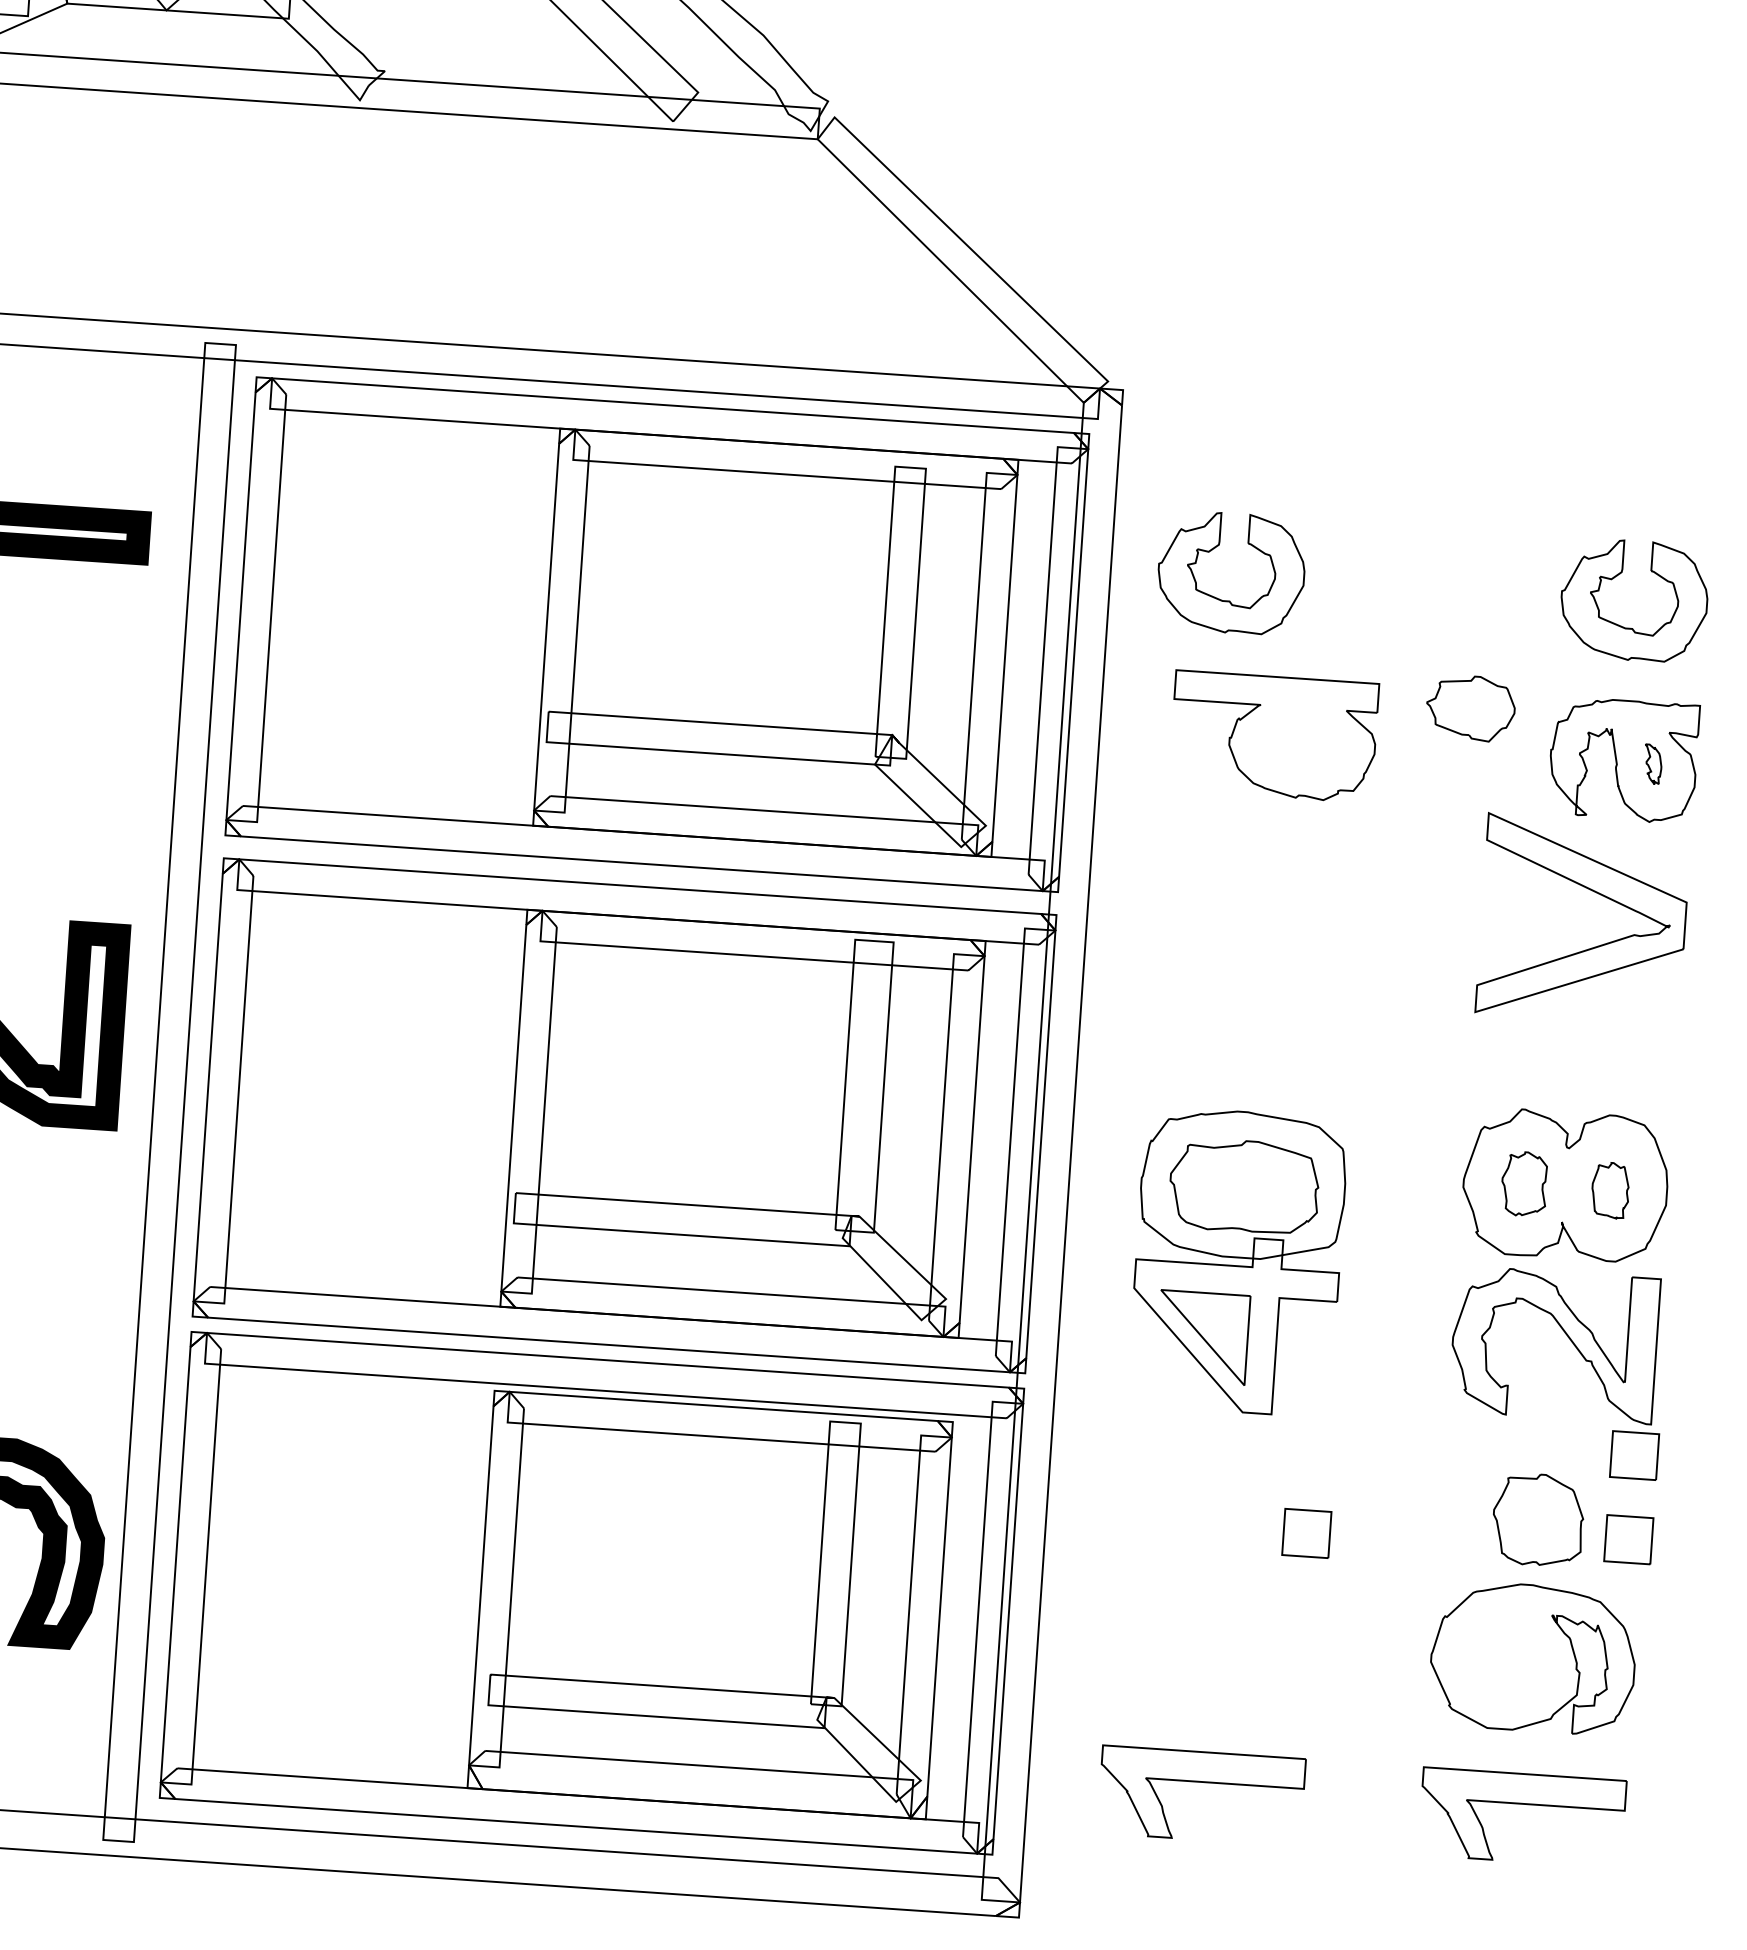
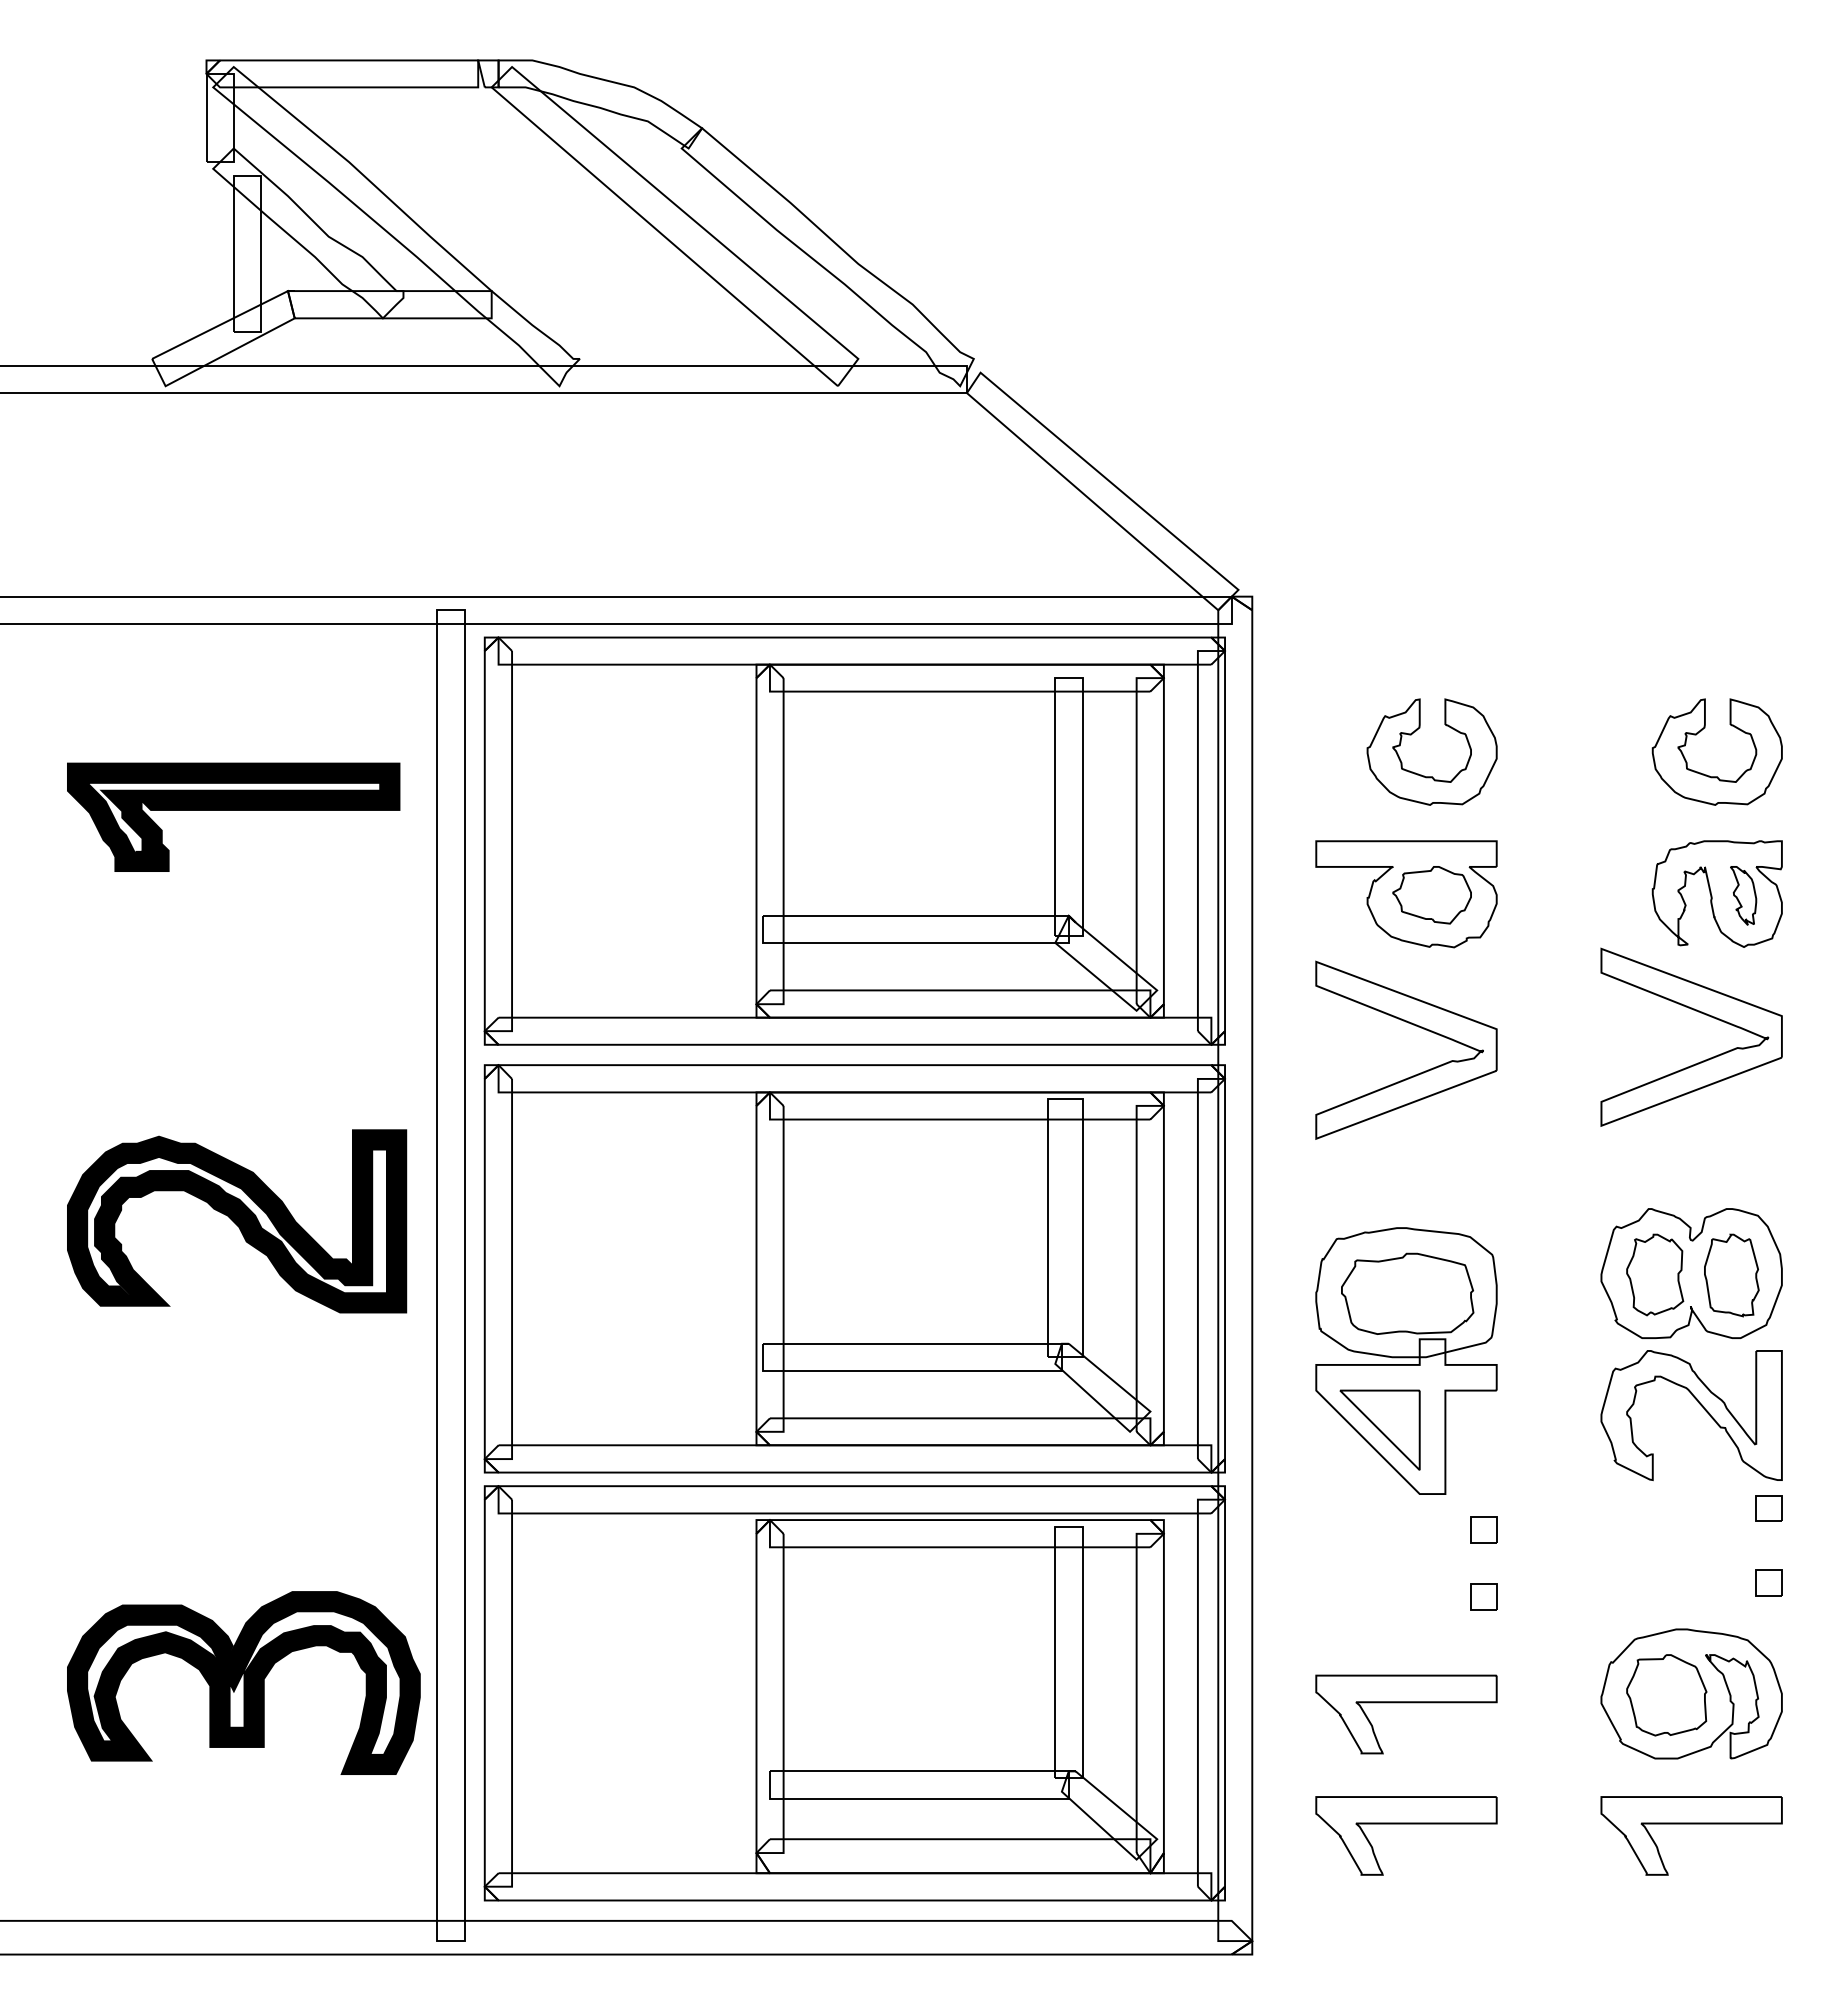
part: (1215, 548) -> (1416, 731), moved
part: (1470, 708) -> (1431, 895), moved
part: (1652, 763) -> (1743, 895), size x1.67
part: (1273, 886) -> (1415, 1026), added
part: (1524, 1183) -> (1655, 1274), size x1.43
part: (1610, 1190) -> (1731, 1275), size x1.67
part: (1633, 1455) -> (1768, 1508), size x0.62
part: (1311, 1457) -> (1483, 1529), added
part: (1537, 1520) -> (1666, 1695), moved
part: (1306, 1532) -> (1483, 1596), size x0.62
part: (1628, 1538) -> (1768, 1582), size x0.62
part: (1211, 1647) -> (1406, 1703), added

